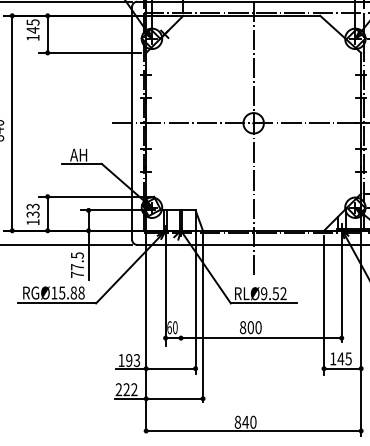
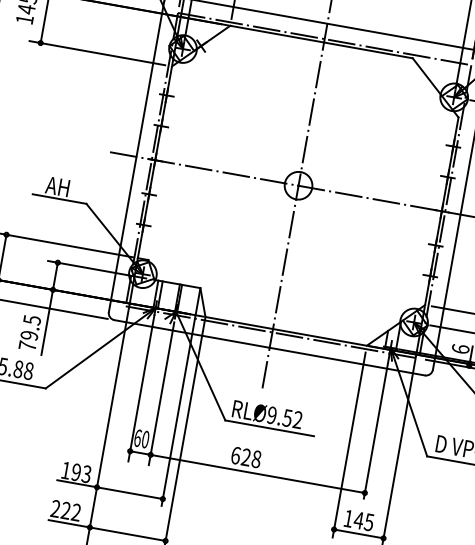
text: (76, 267) -> (28, 335), 77.5 -> 79.5
line: (181, 291) -> (162, 392), added
text: (250, 327) -> (245, 457), 800 -> 628

